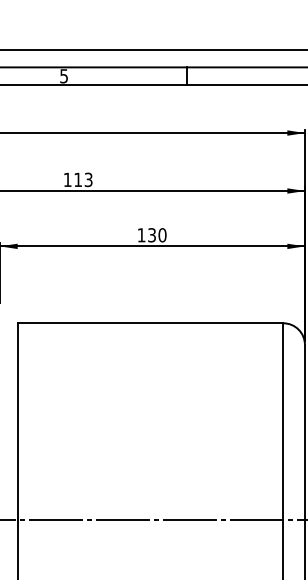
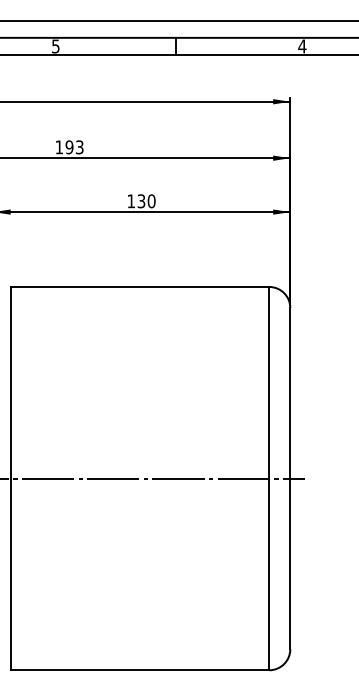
text: (78, 180) -> (69, 147), 113 -> 193

